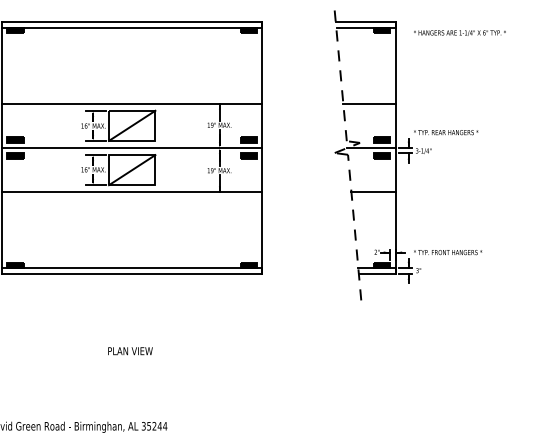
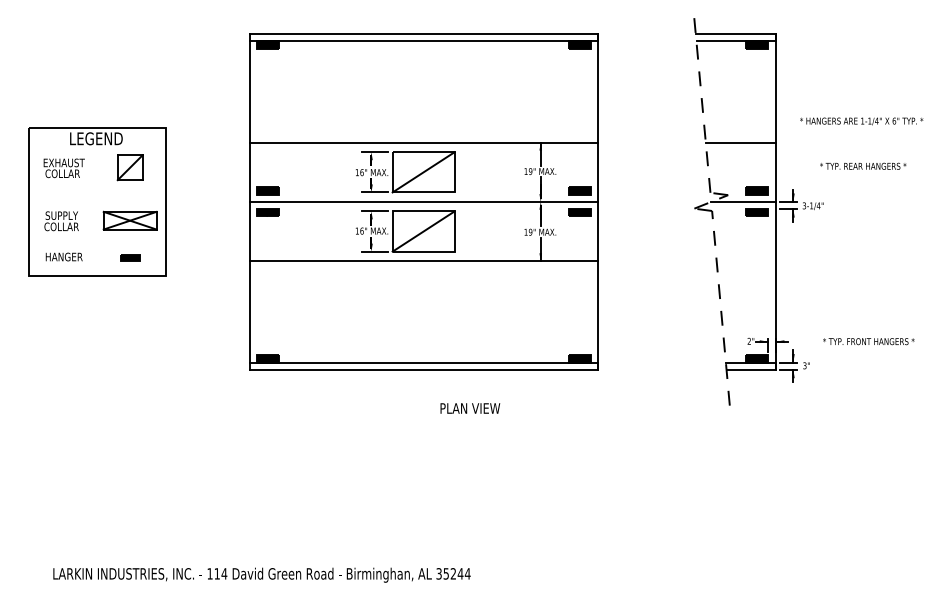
text: (459, 33) -> (861, 121), moved
text: (446, 131) -> (863, 165), moved
line: (373, 192) -> (746, 261), removed
text: (447, 252) -> (868, 341), moved
text: (130, 351) -> (470, 408), moved

